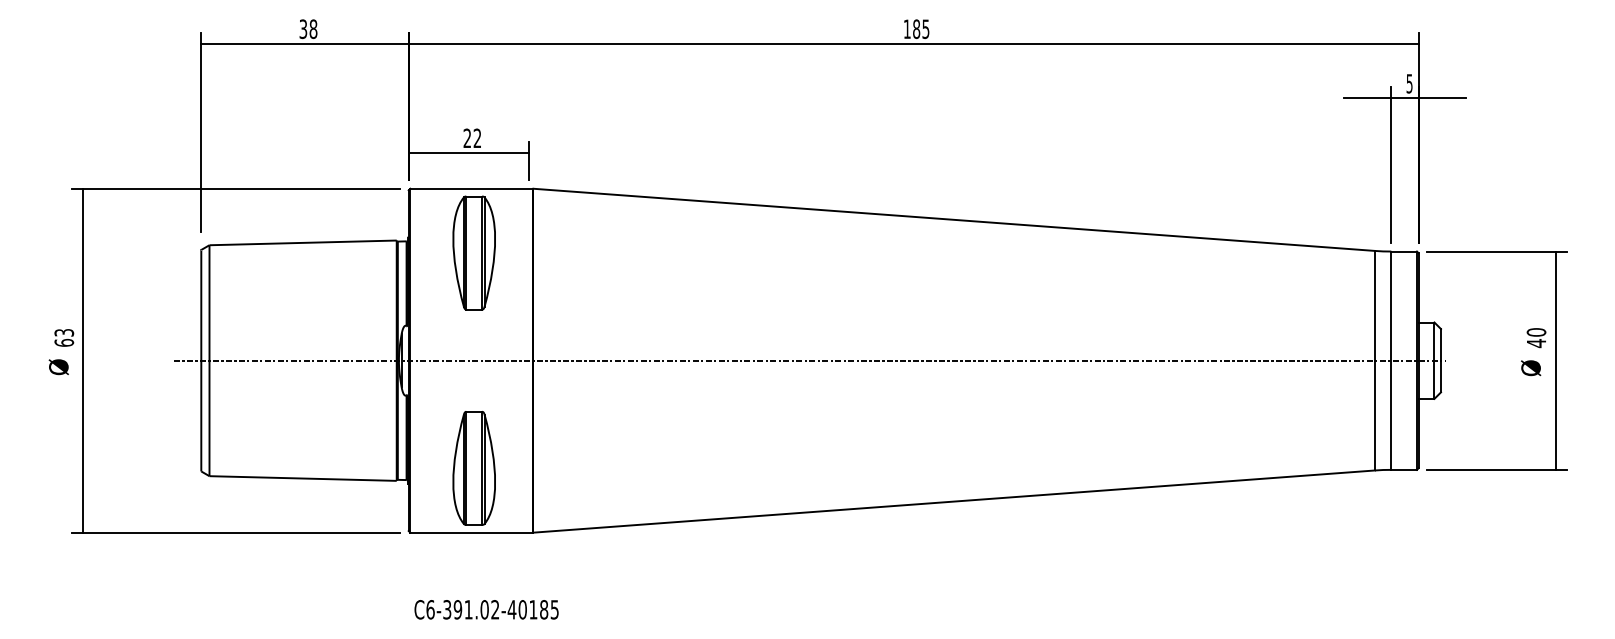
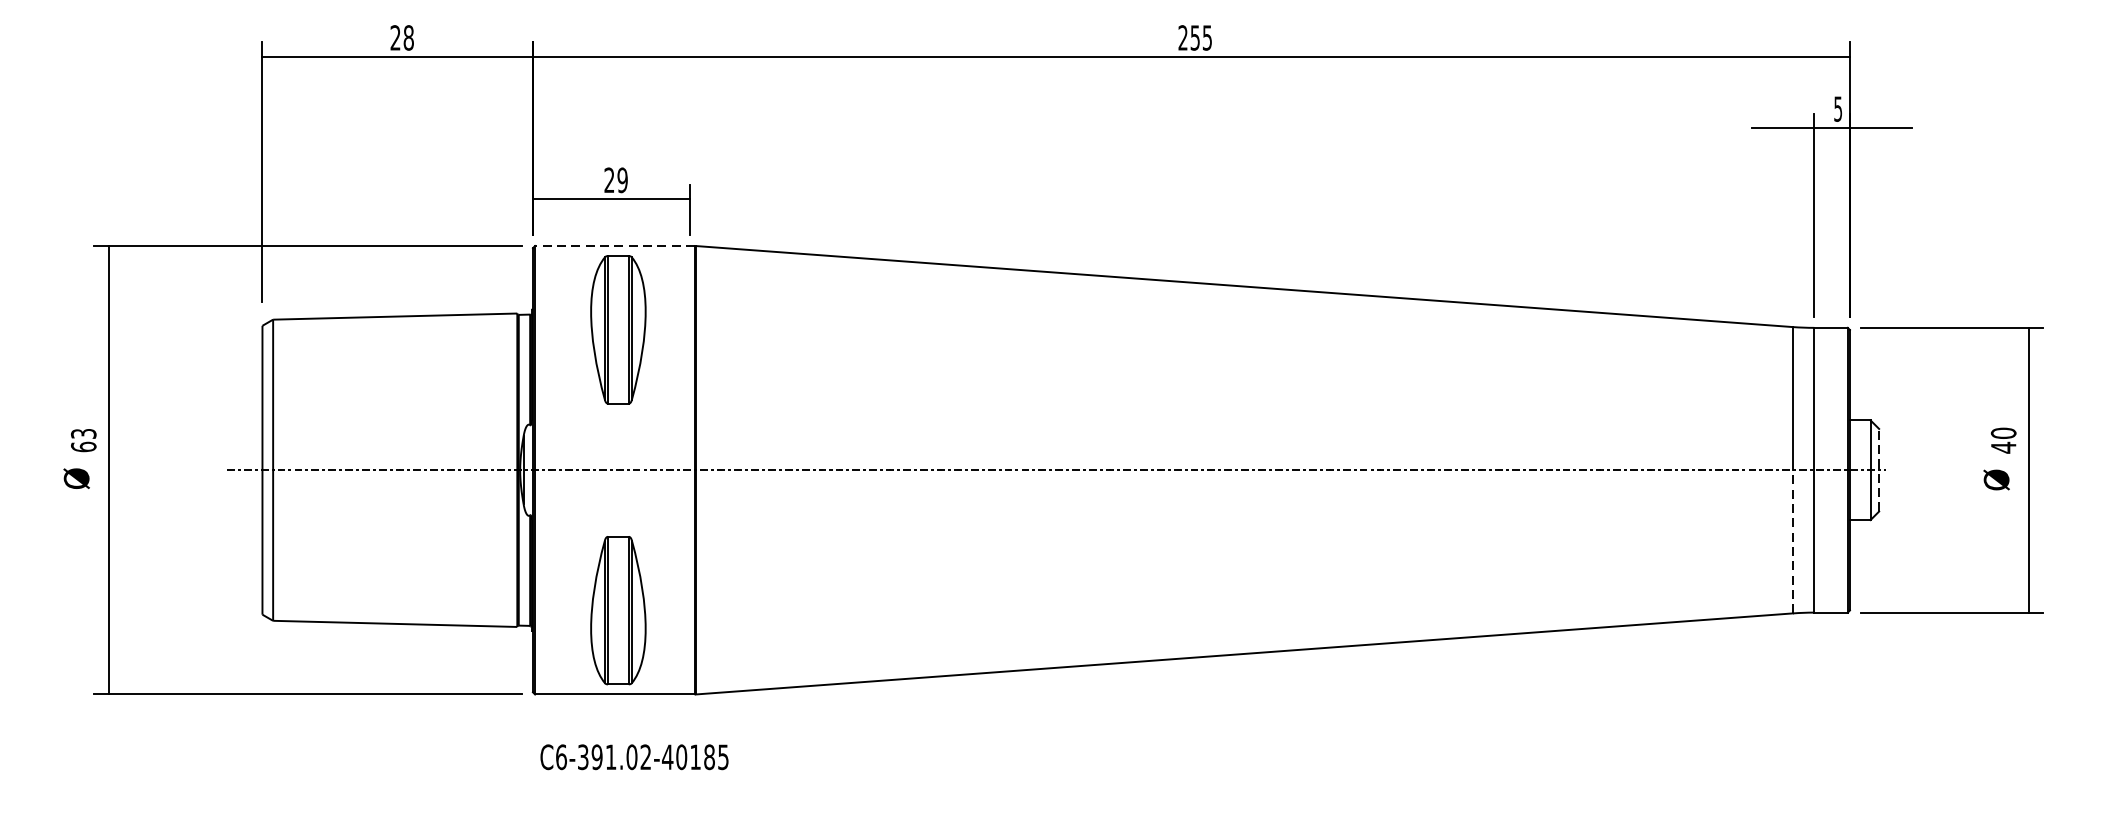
text: (303, 29) -> (395, 38), 38 -> 28
text: (911, 29) -> (1188, 38), 185 -> 255
text: (477, 138) -> (622, 180), 22 -> 29
line: (471, 188) -> (614, 245), solid -> dashed
line: (1440, 360) -> (1878, 469), solid -> dashed
line: (1374, 415) -> (1792, 541), solid -> dashed
text: (486, 609) -> (634, 756), moved

